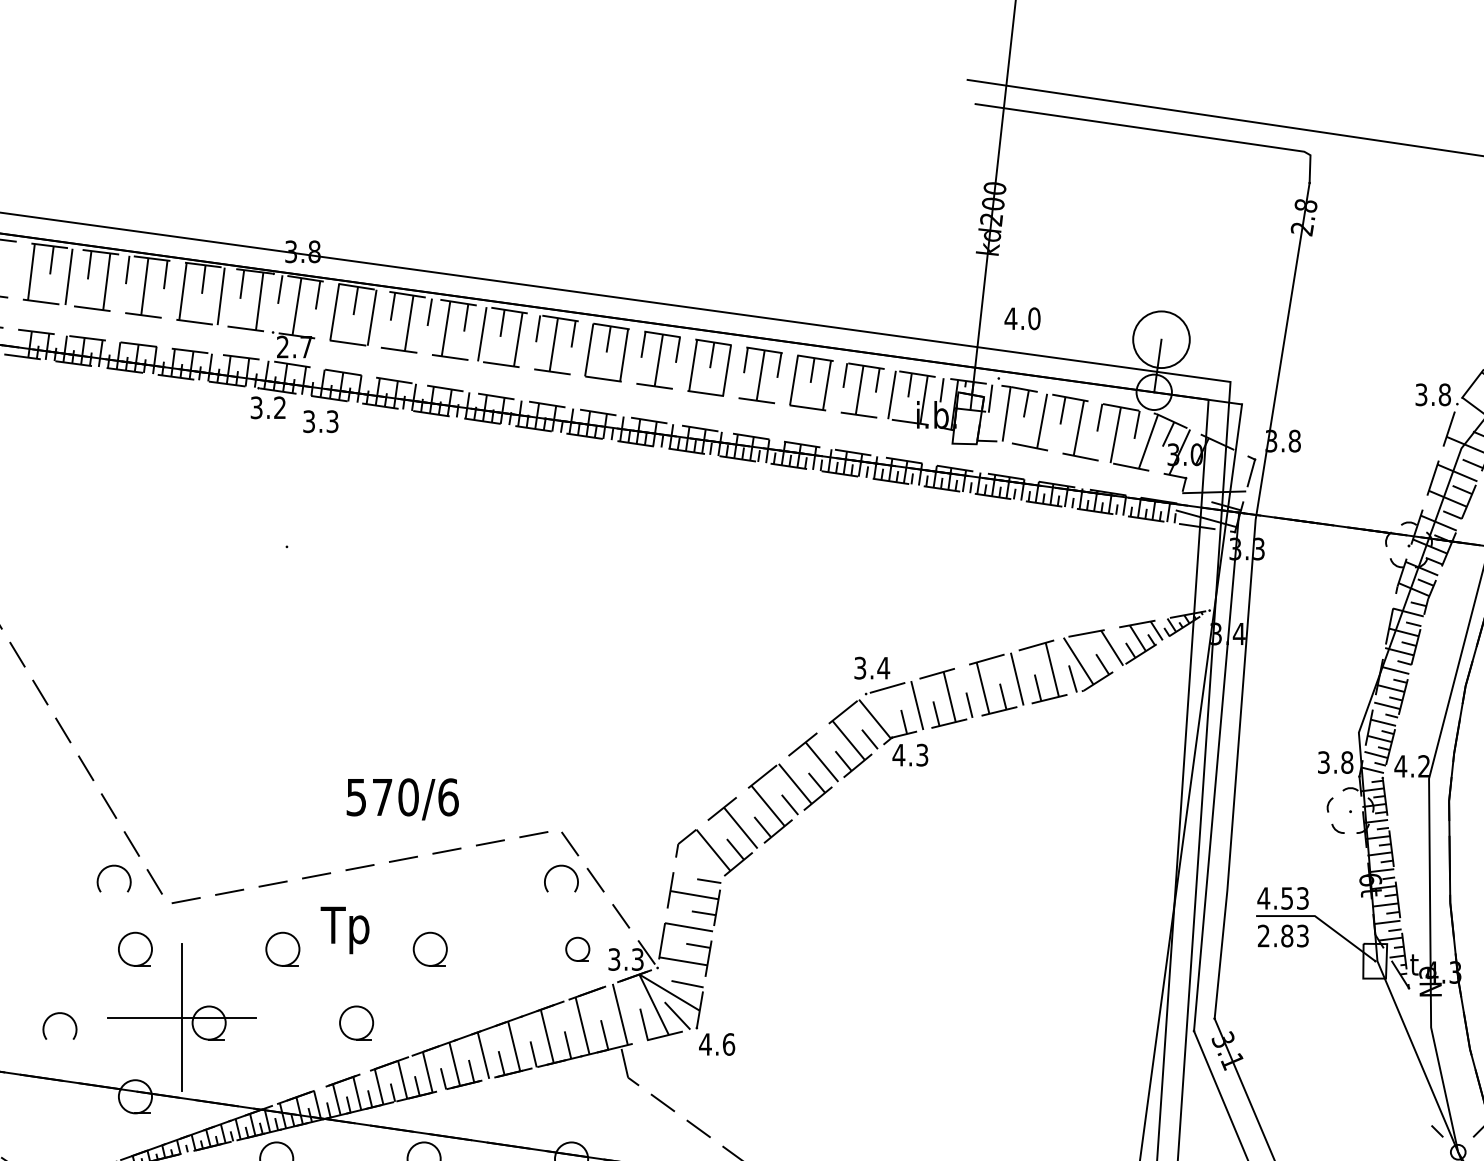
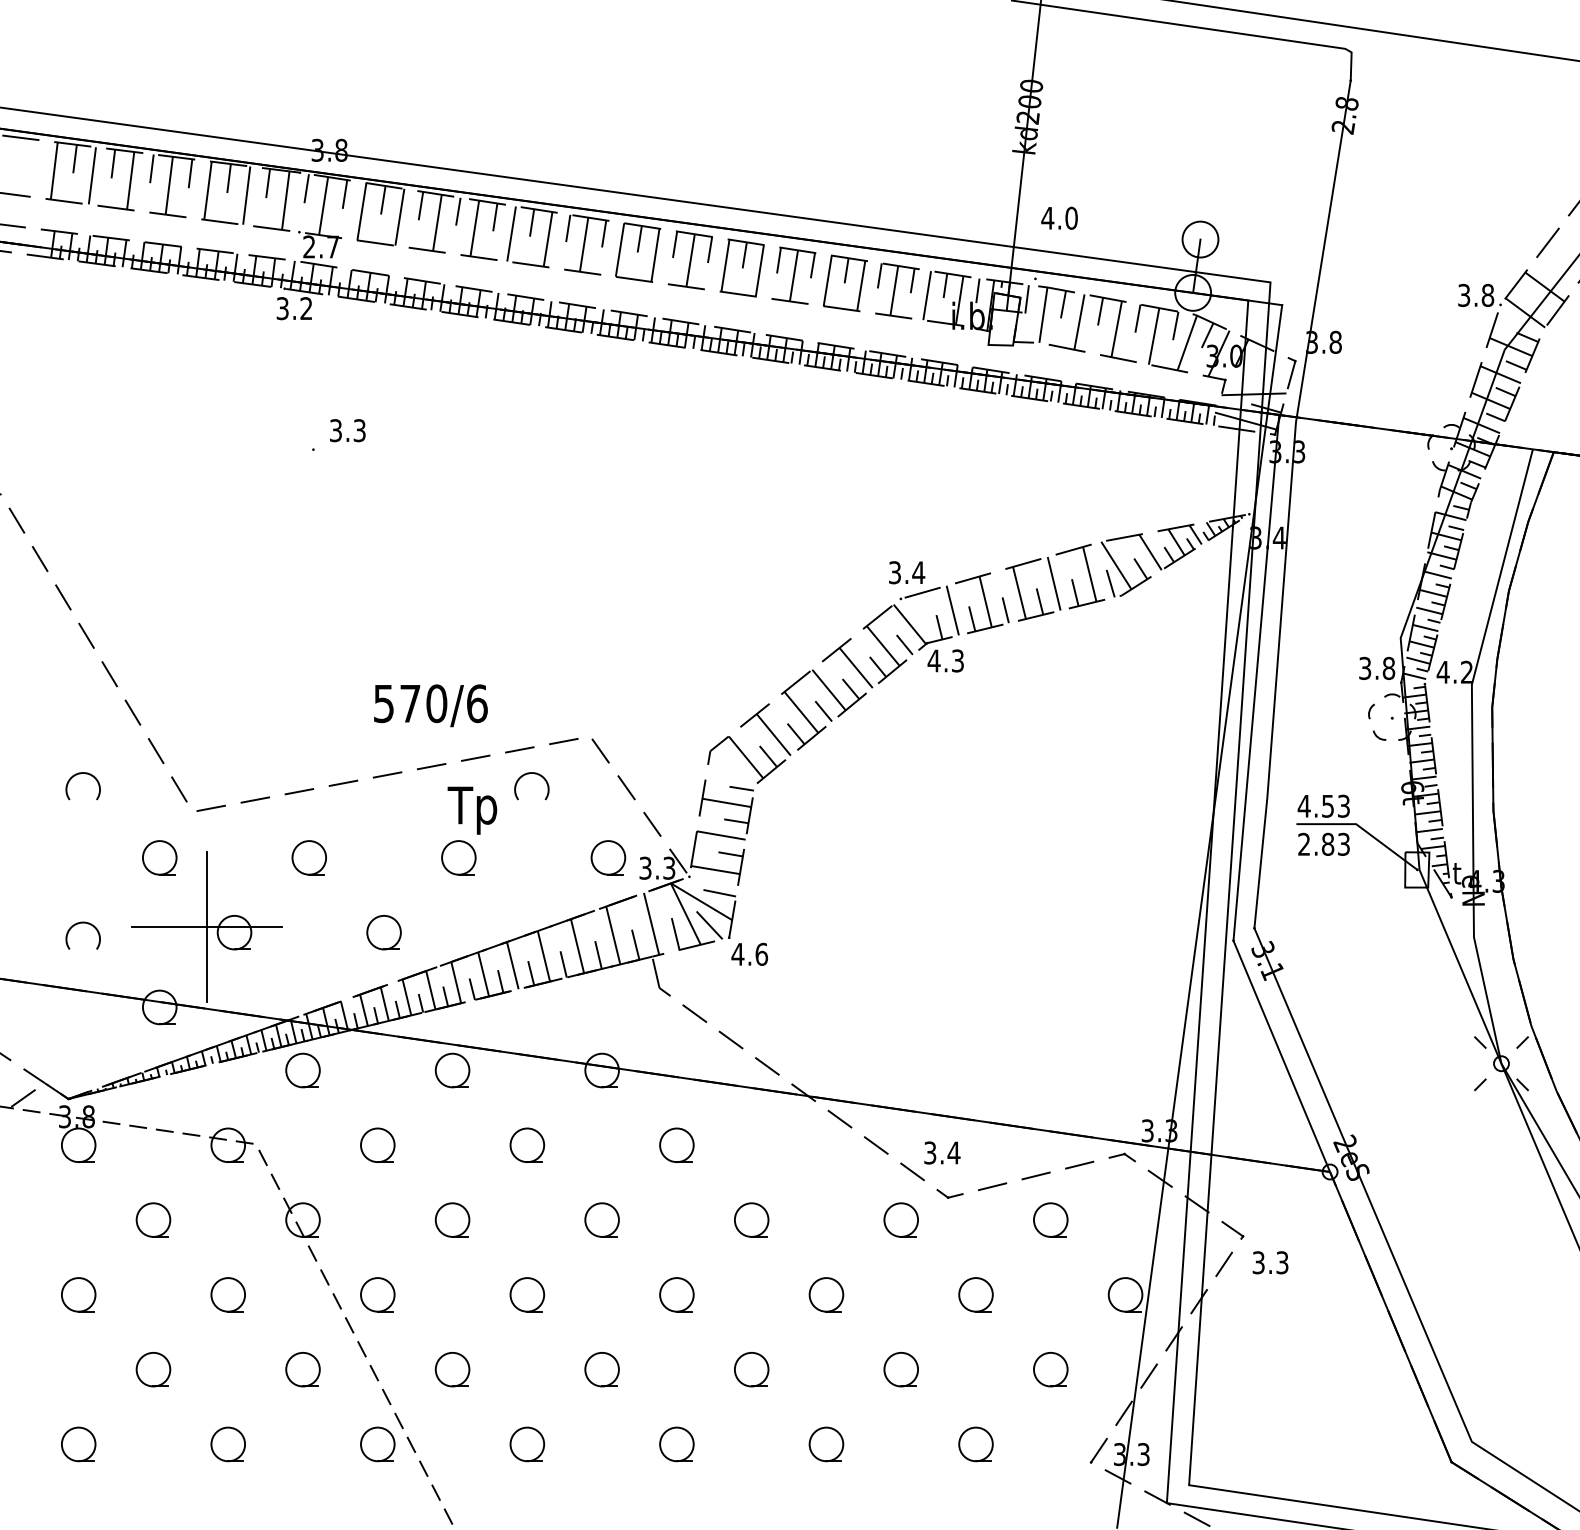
circle: (1161, 339) -> (1200, 239), size x0.62
text: (320, 421) -> (347, 430), moved
part: (111, 867) -> (80, 774), moved
part: (559, 867) -> (529, 774), moved
text: (345, 930) -> (472, 810), moved
part: (577, 948) -> (608, 857), size x1.43

